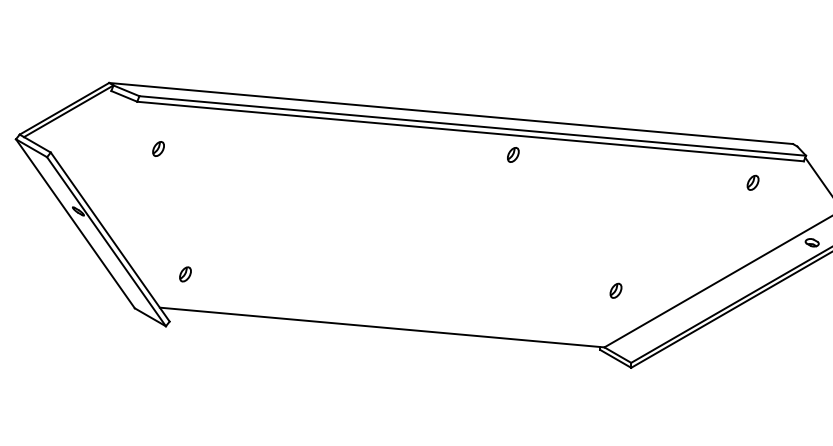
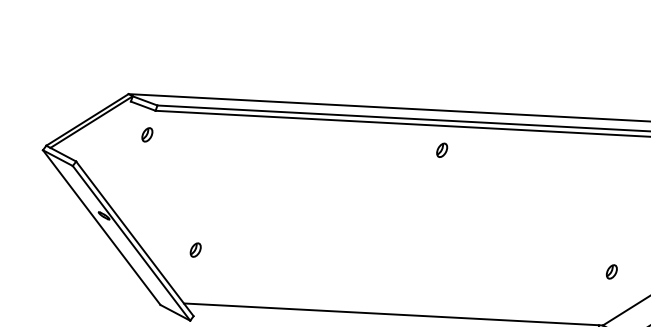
part: (158, 148) -> (147, 134), moved
part: (513, 154) -> (442, 149), moved
part: (185, 274) -> (195, 250), moved

